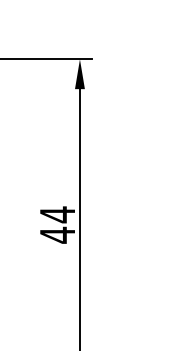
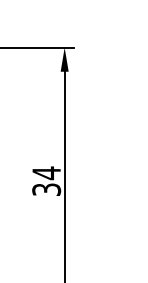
text: (57, 234) -> (46, 189), 44 -> 34

